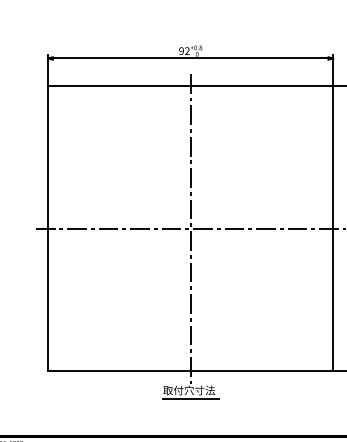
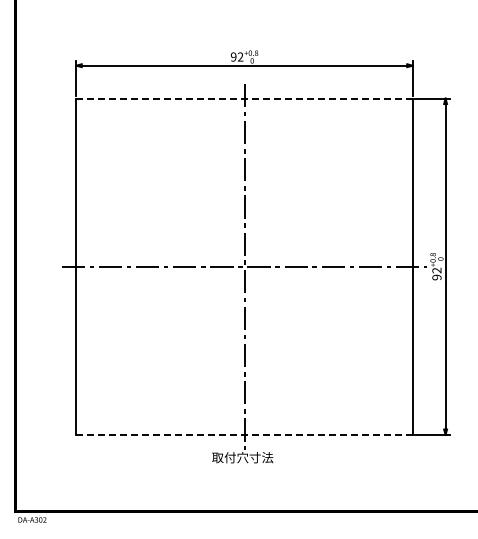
line: (191, 86) -> (245, 98), solid -> dashed
line: (190, 370) -> (244, 434), solid -> dashed
line: (190, 398) -> (244, 467), removed

